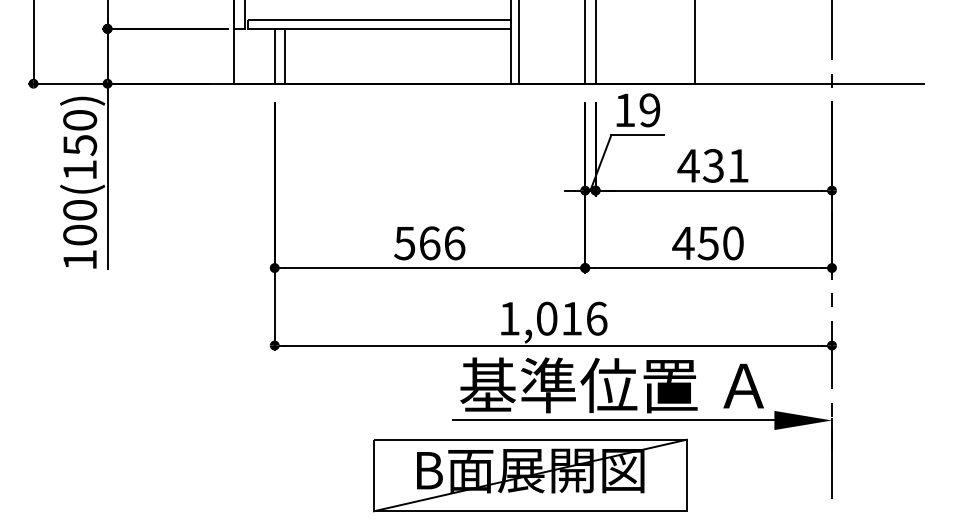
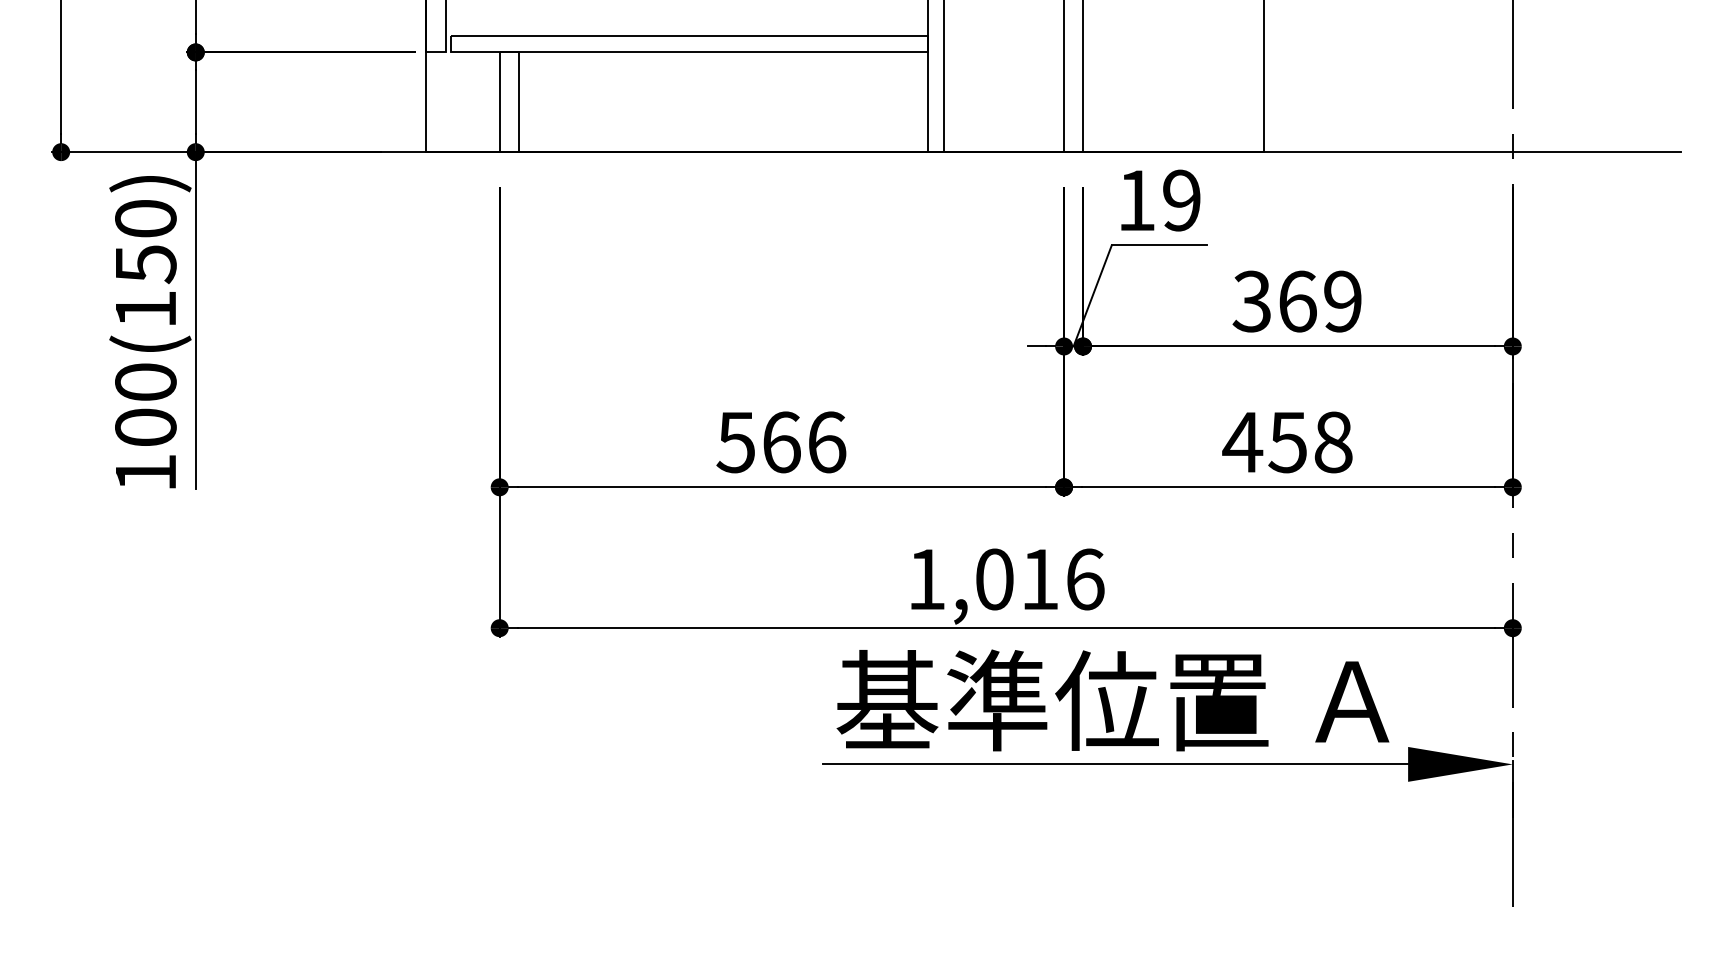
text: (712, 165) -> (1295, 300), 431 -> 369
text: (733, 243) -> (1333, 442), 450 -> 458
part: (530, 475) -> (964, 864), removed

